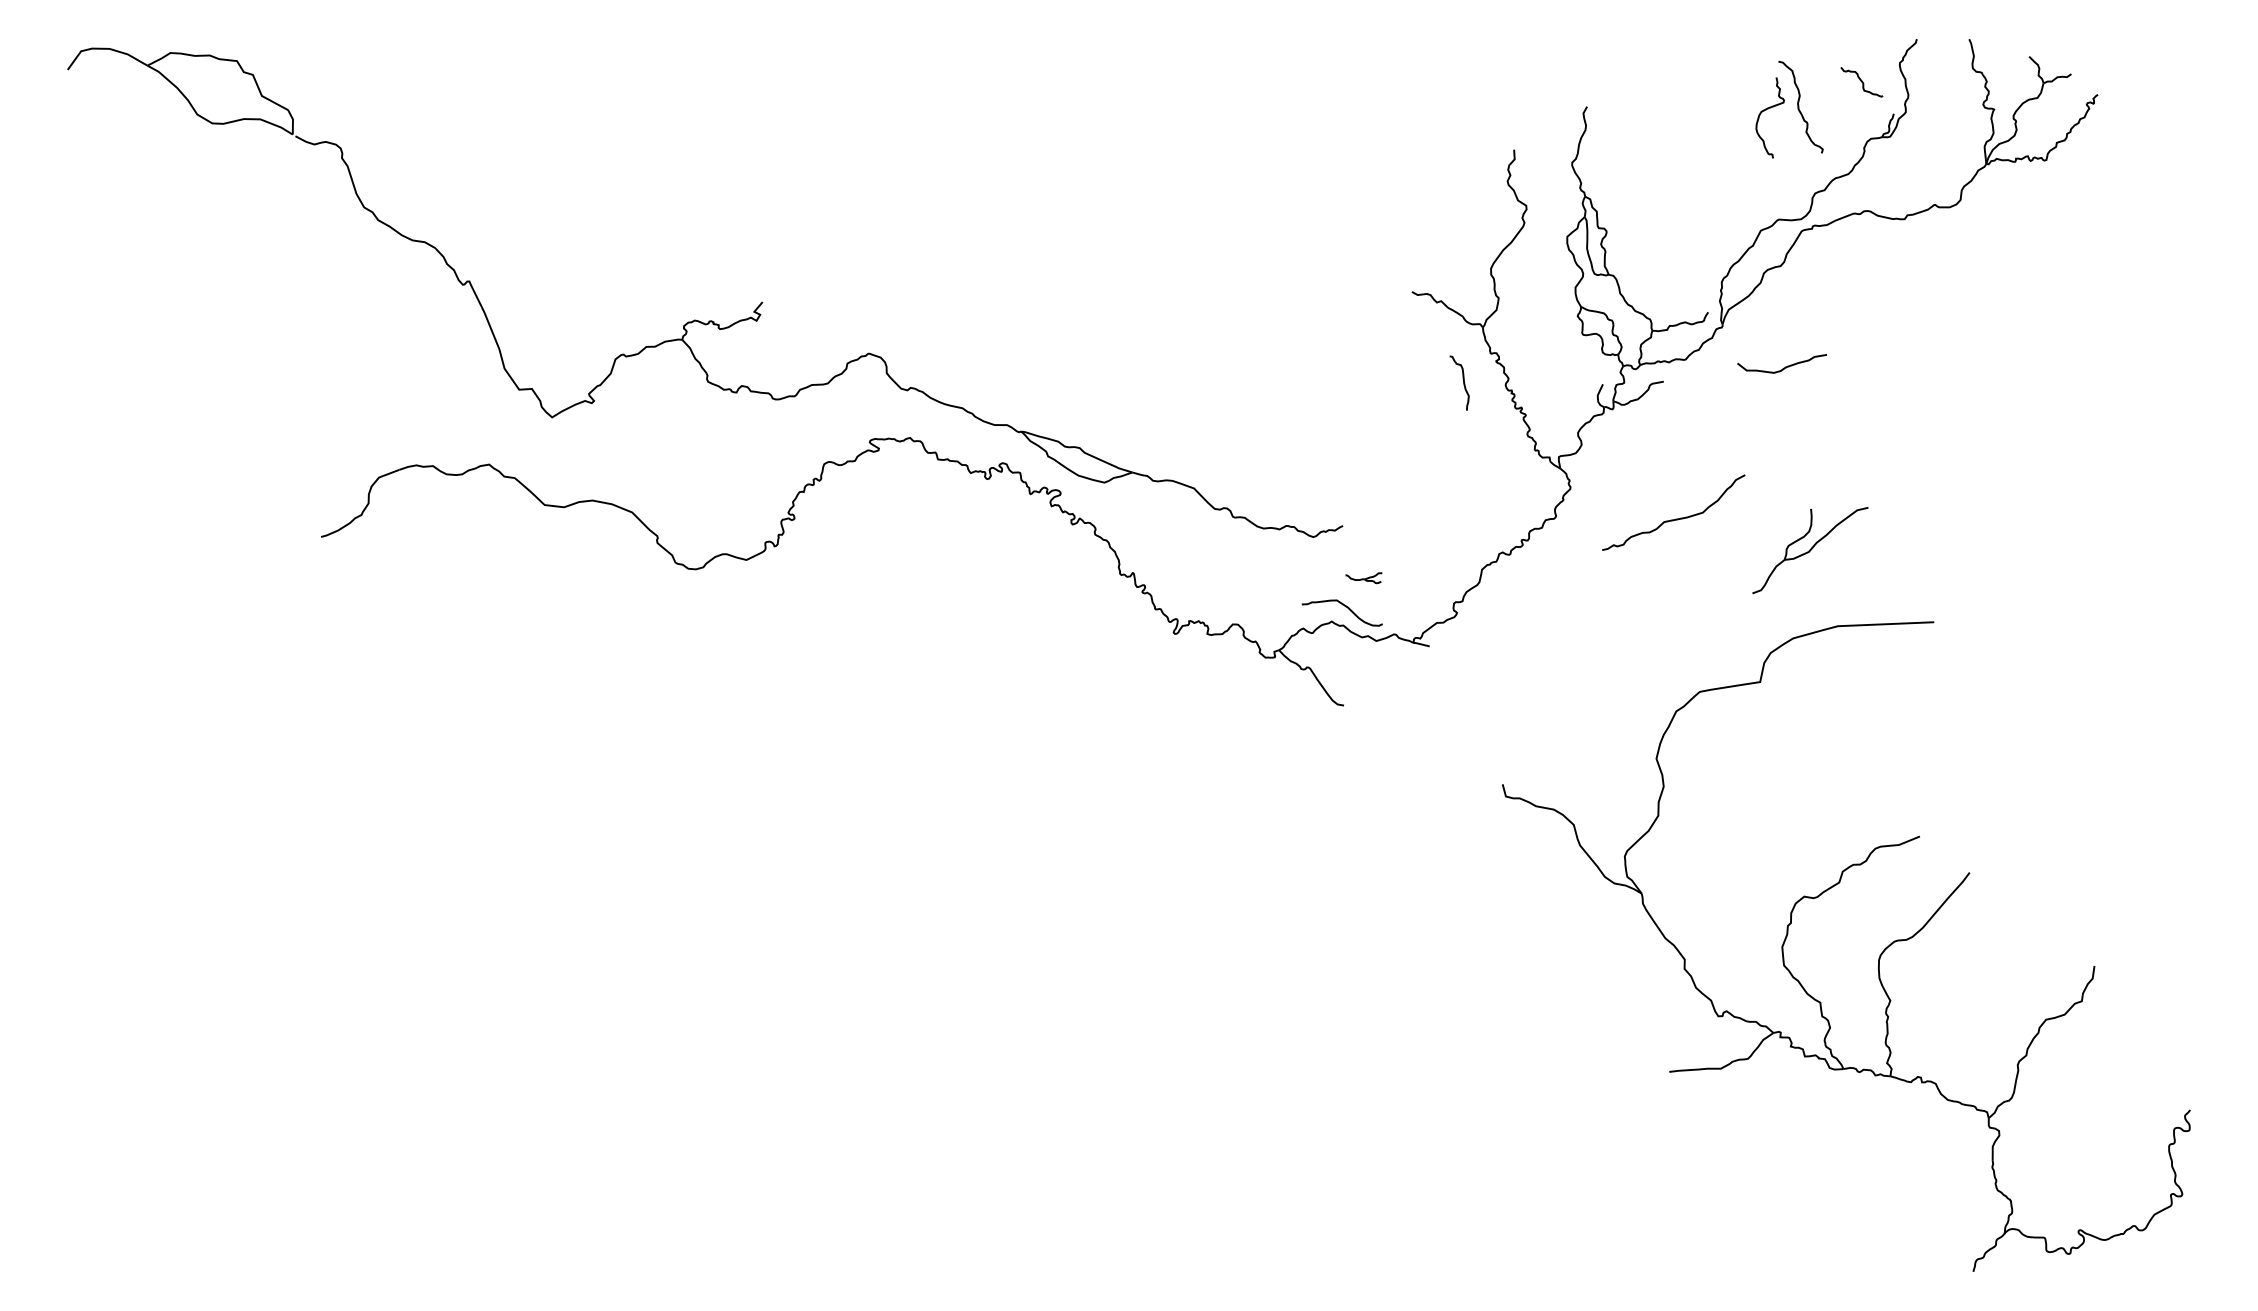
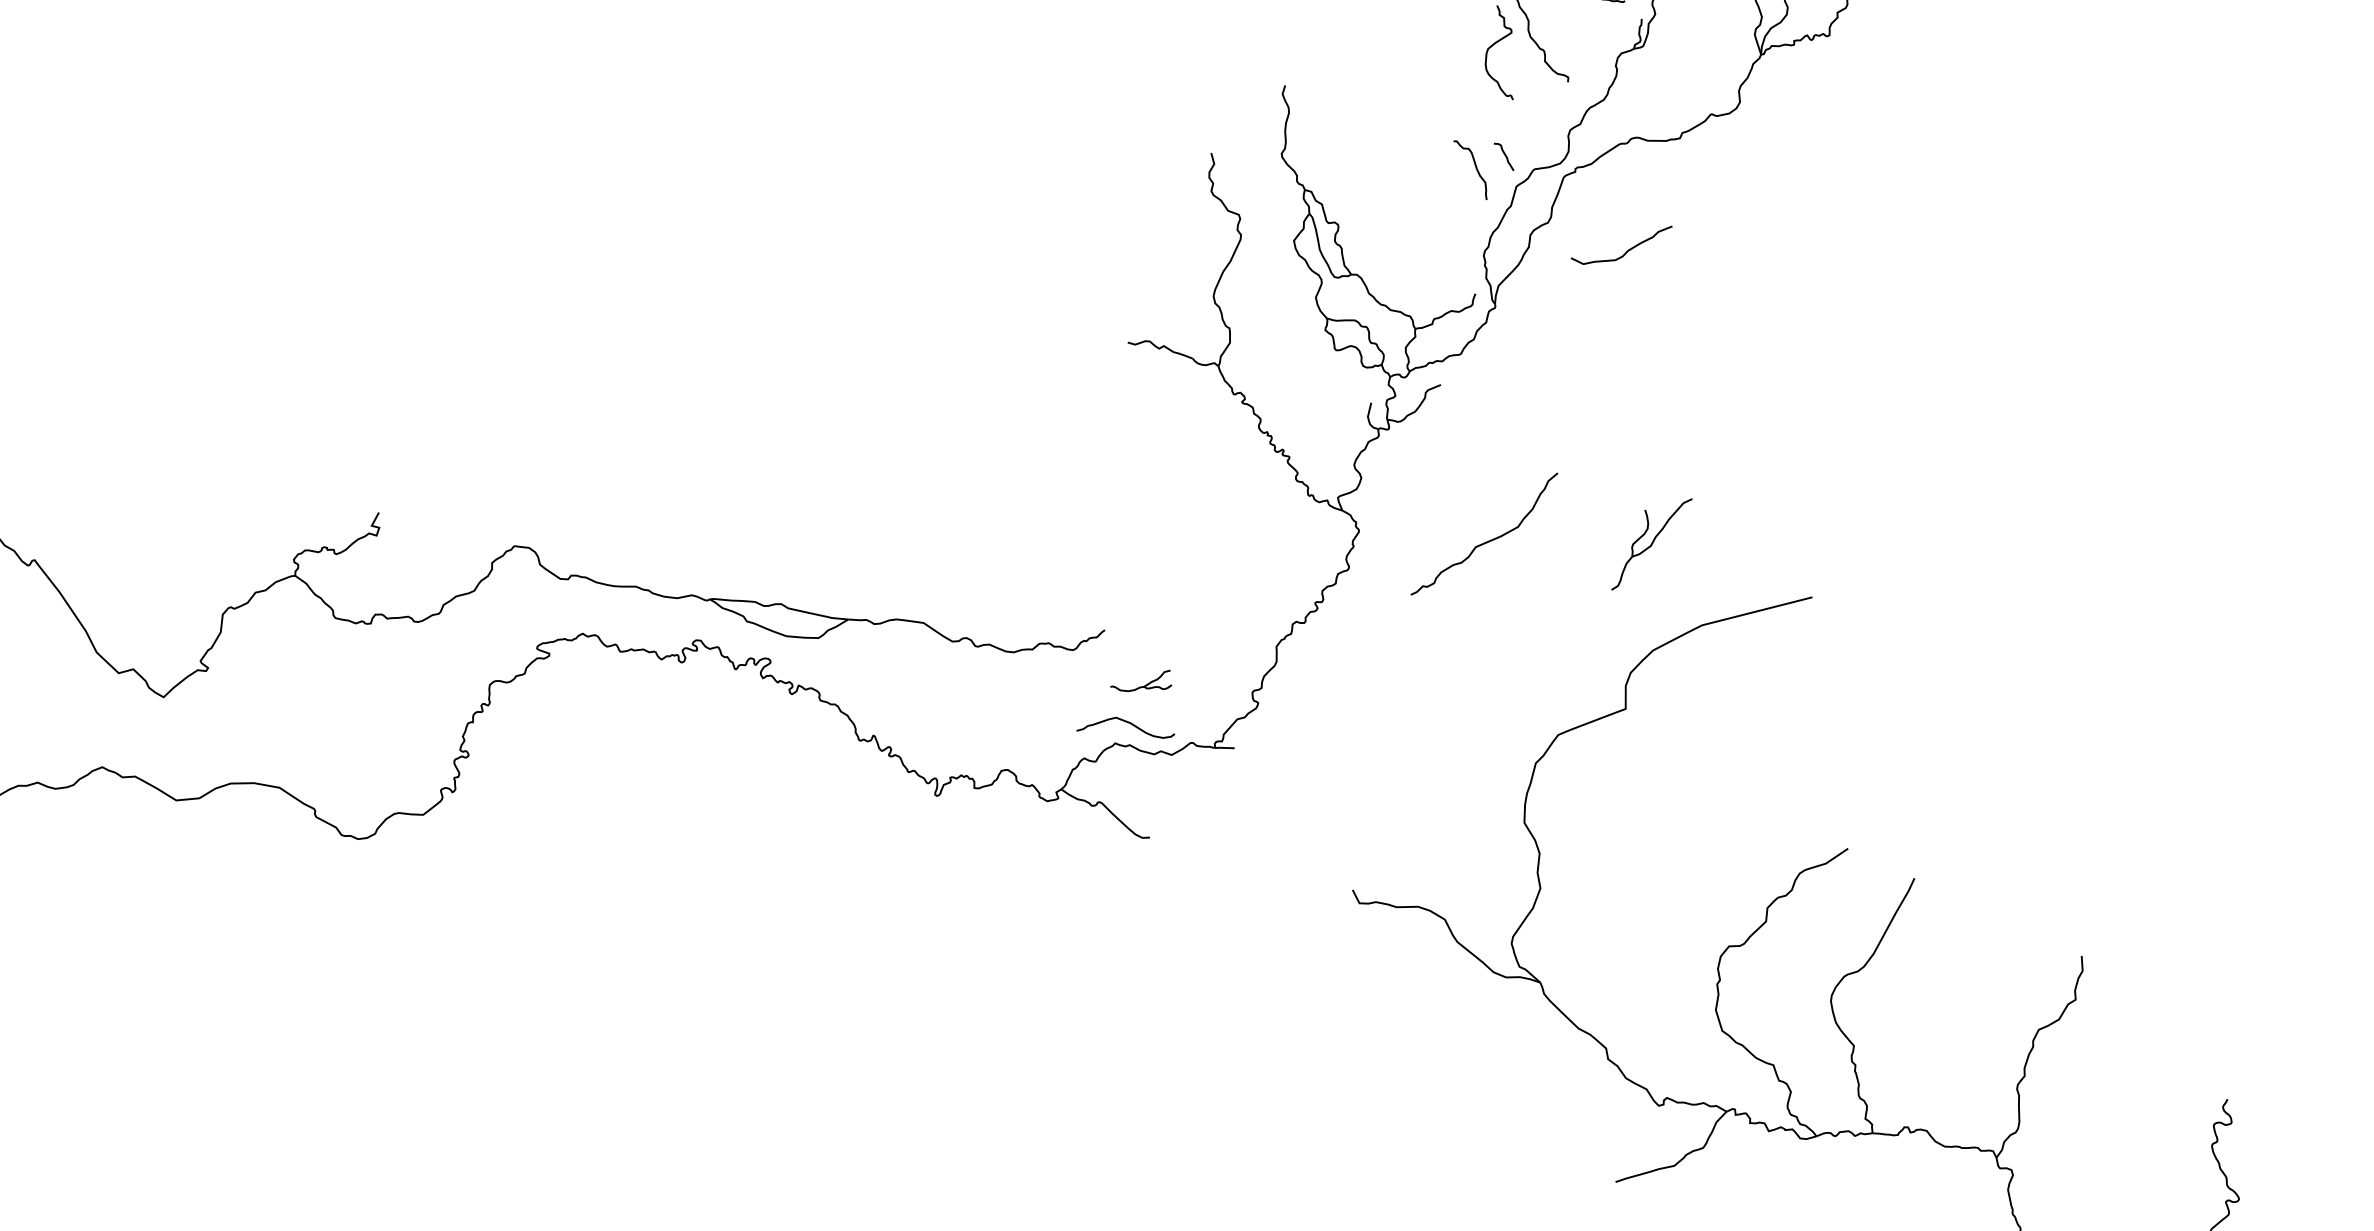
curve: (1756, 203) -> (1504, 156), added
curve: (1783, 367) -> (1625, 251), moved
curve: (1463, 382) -> (1475, 168), moved
part: (1810, 550) -> (1651, 544), size x0.71
part: (1363, 578) -> (1141, 685), size x1.43

